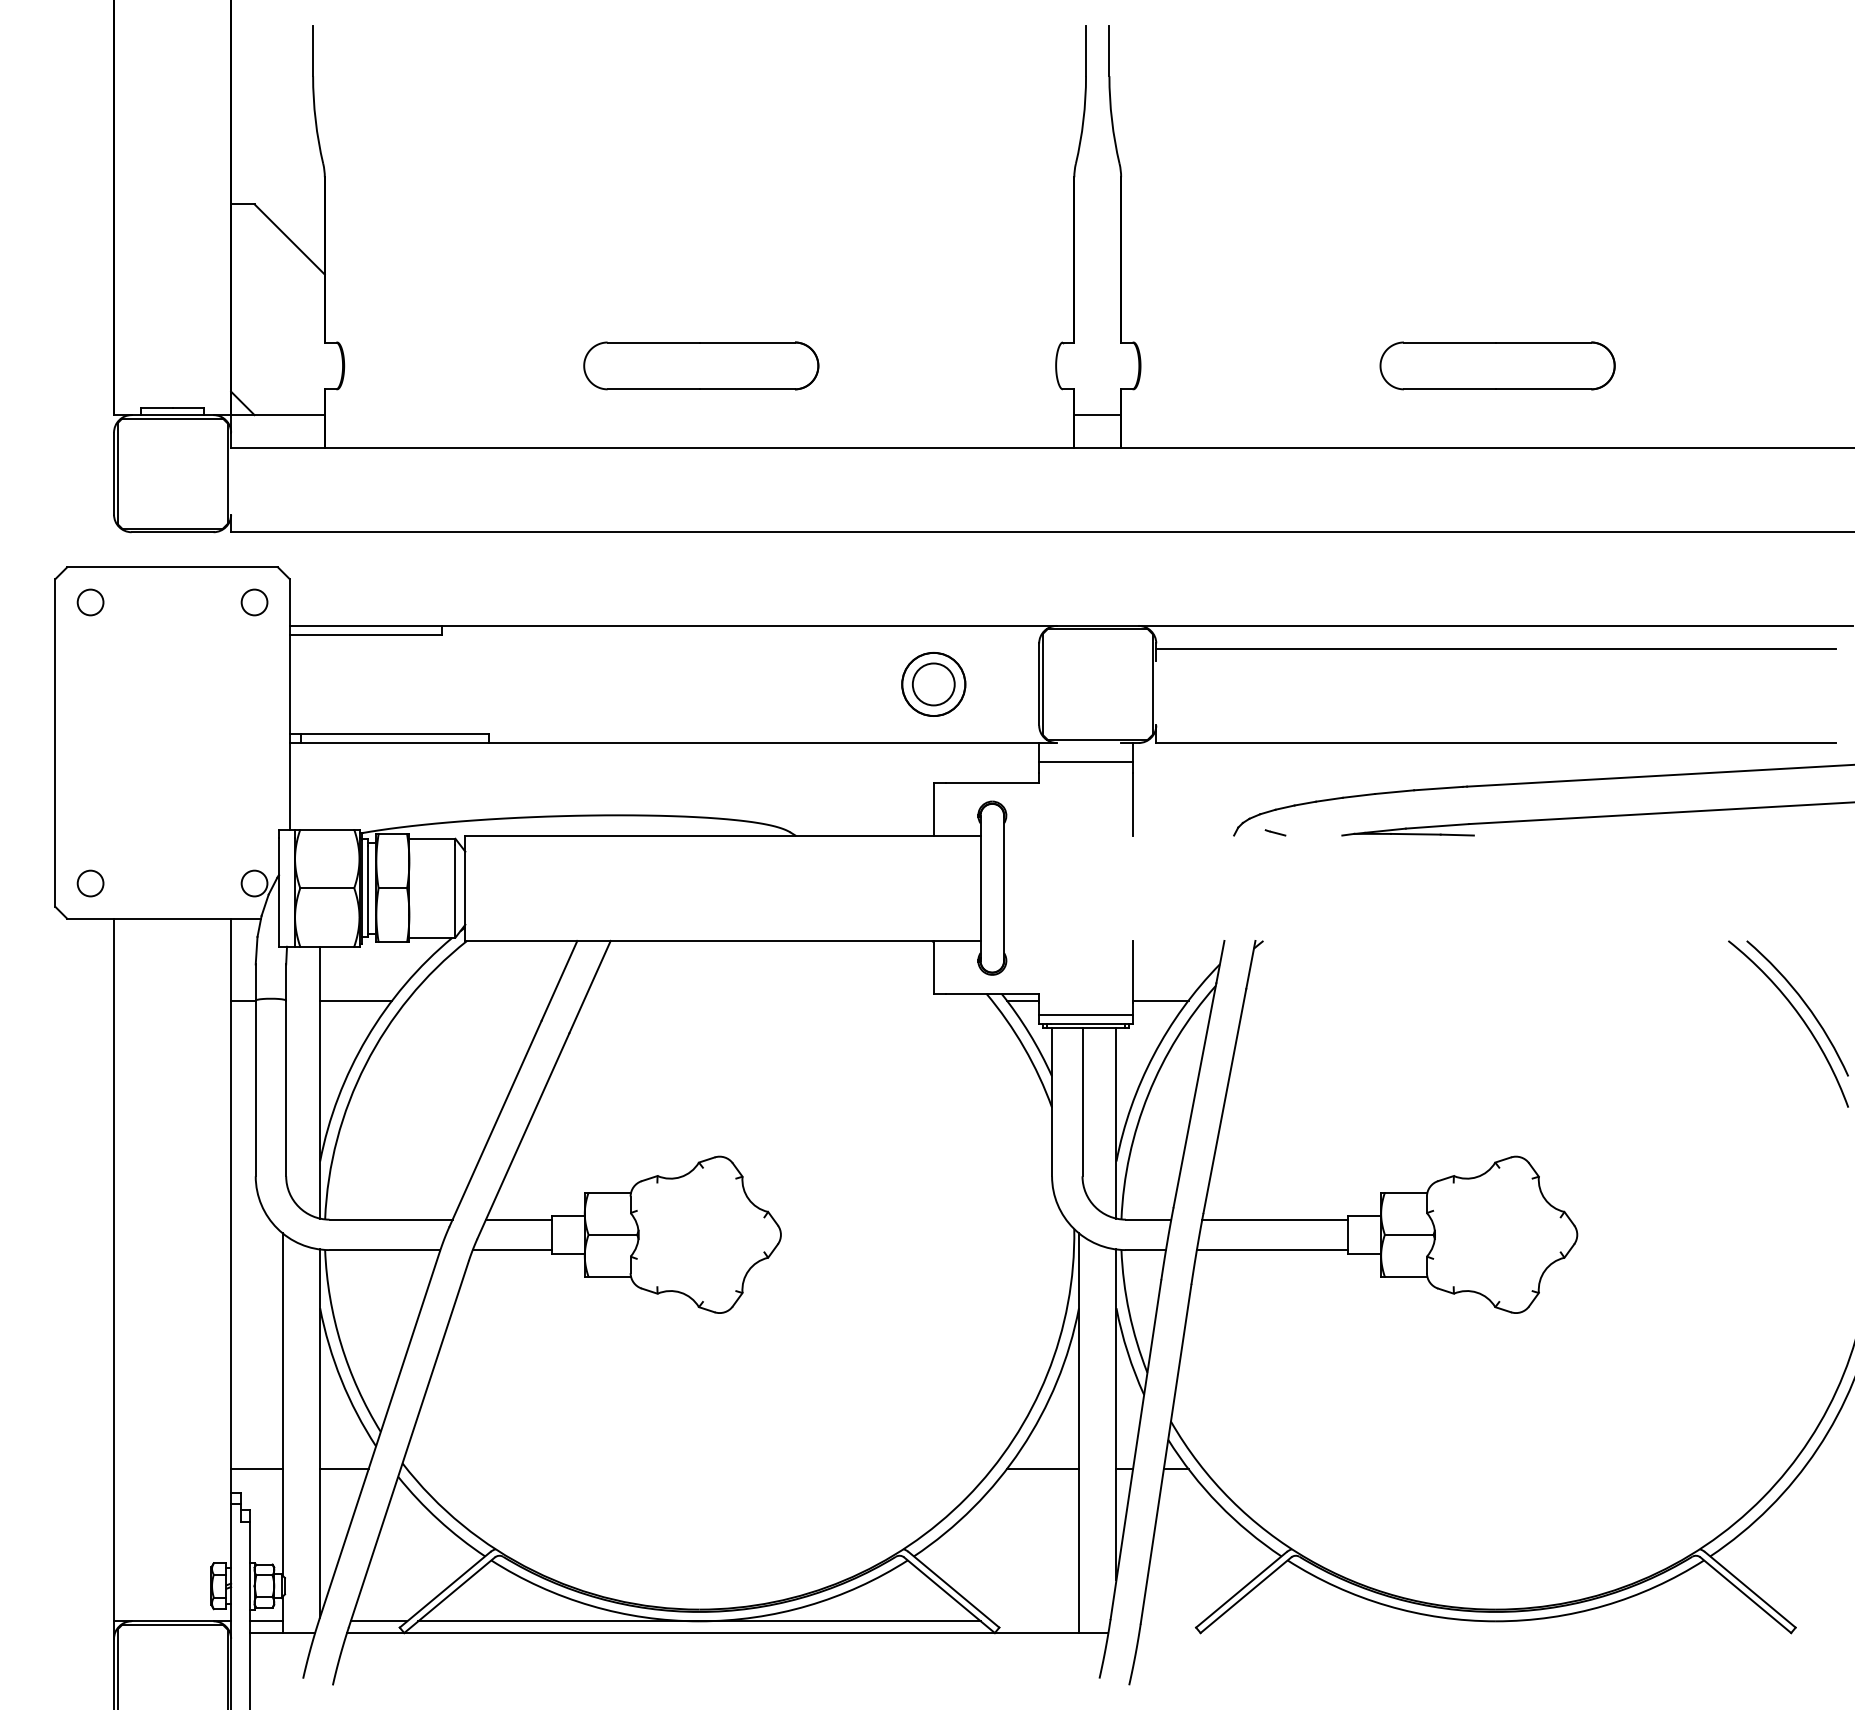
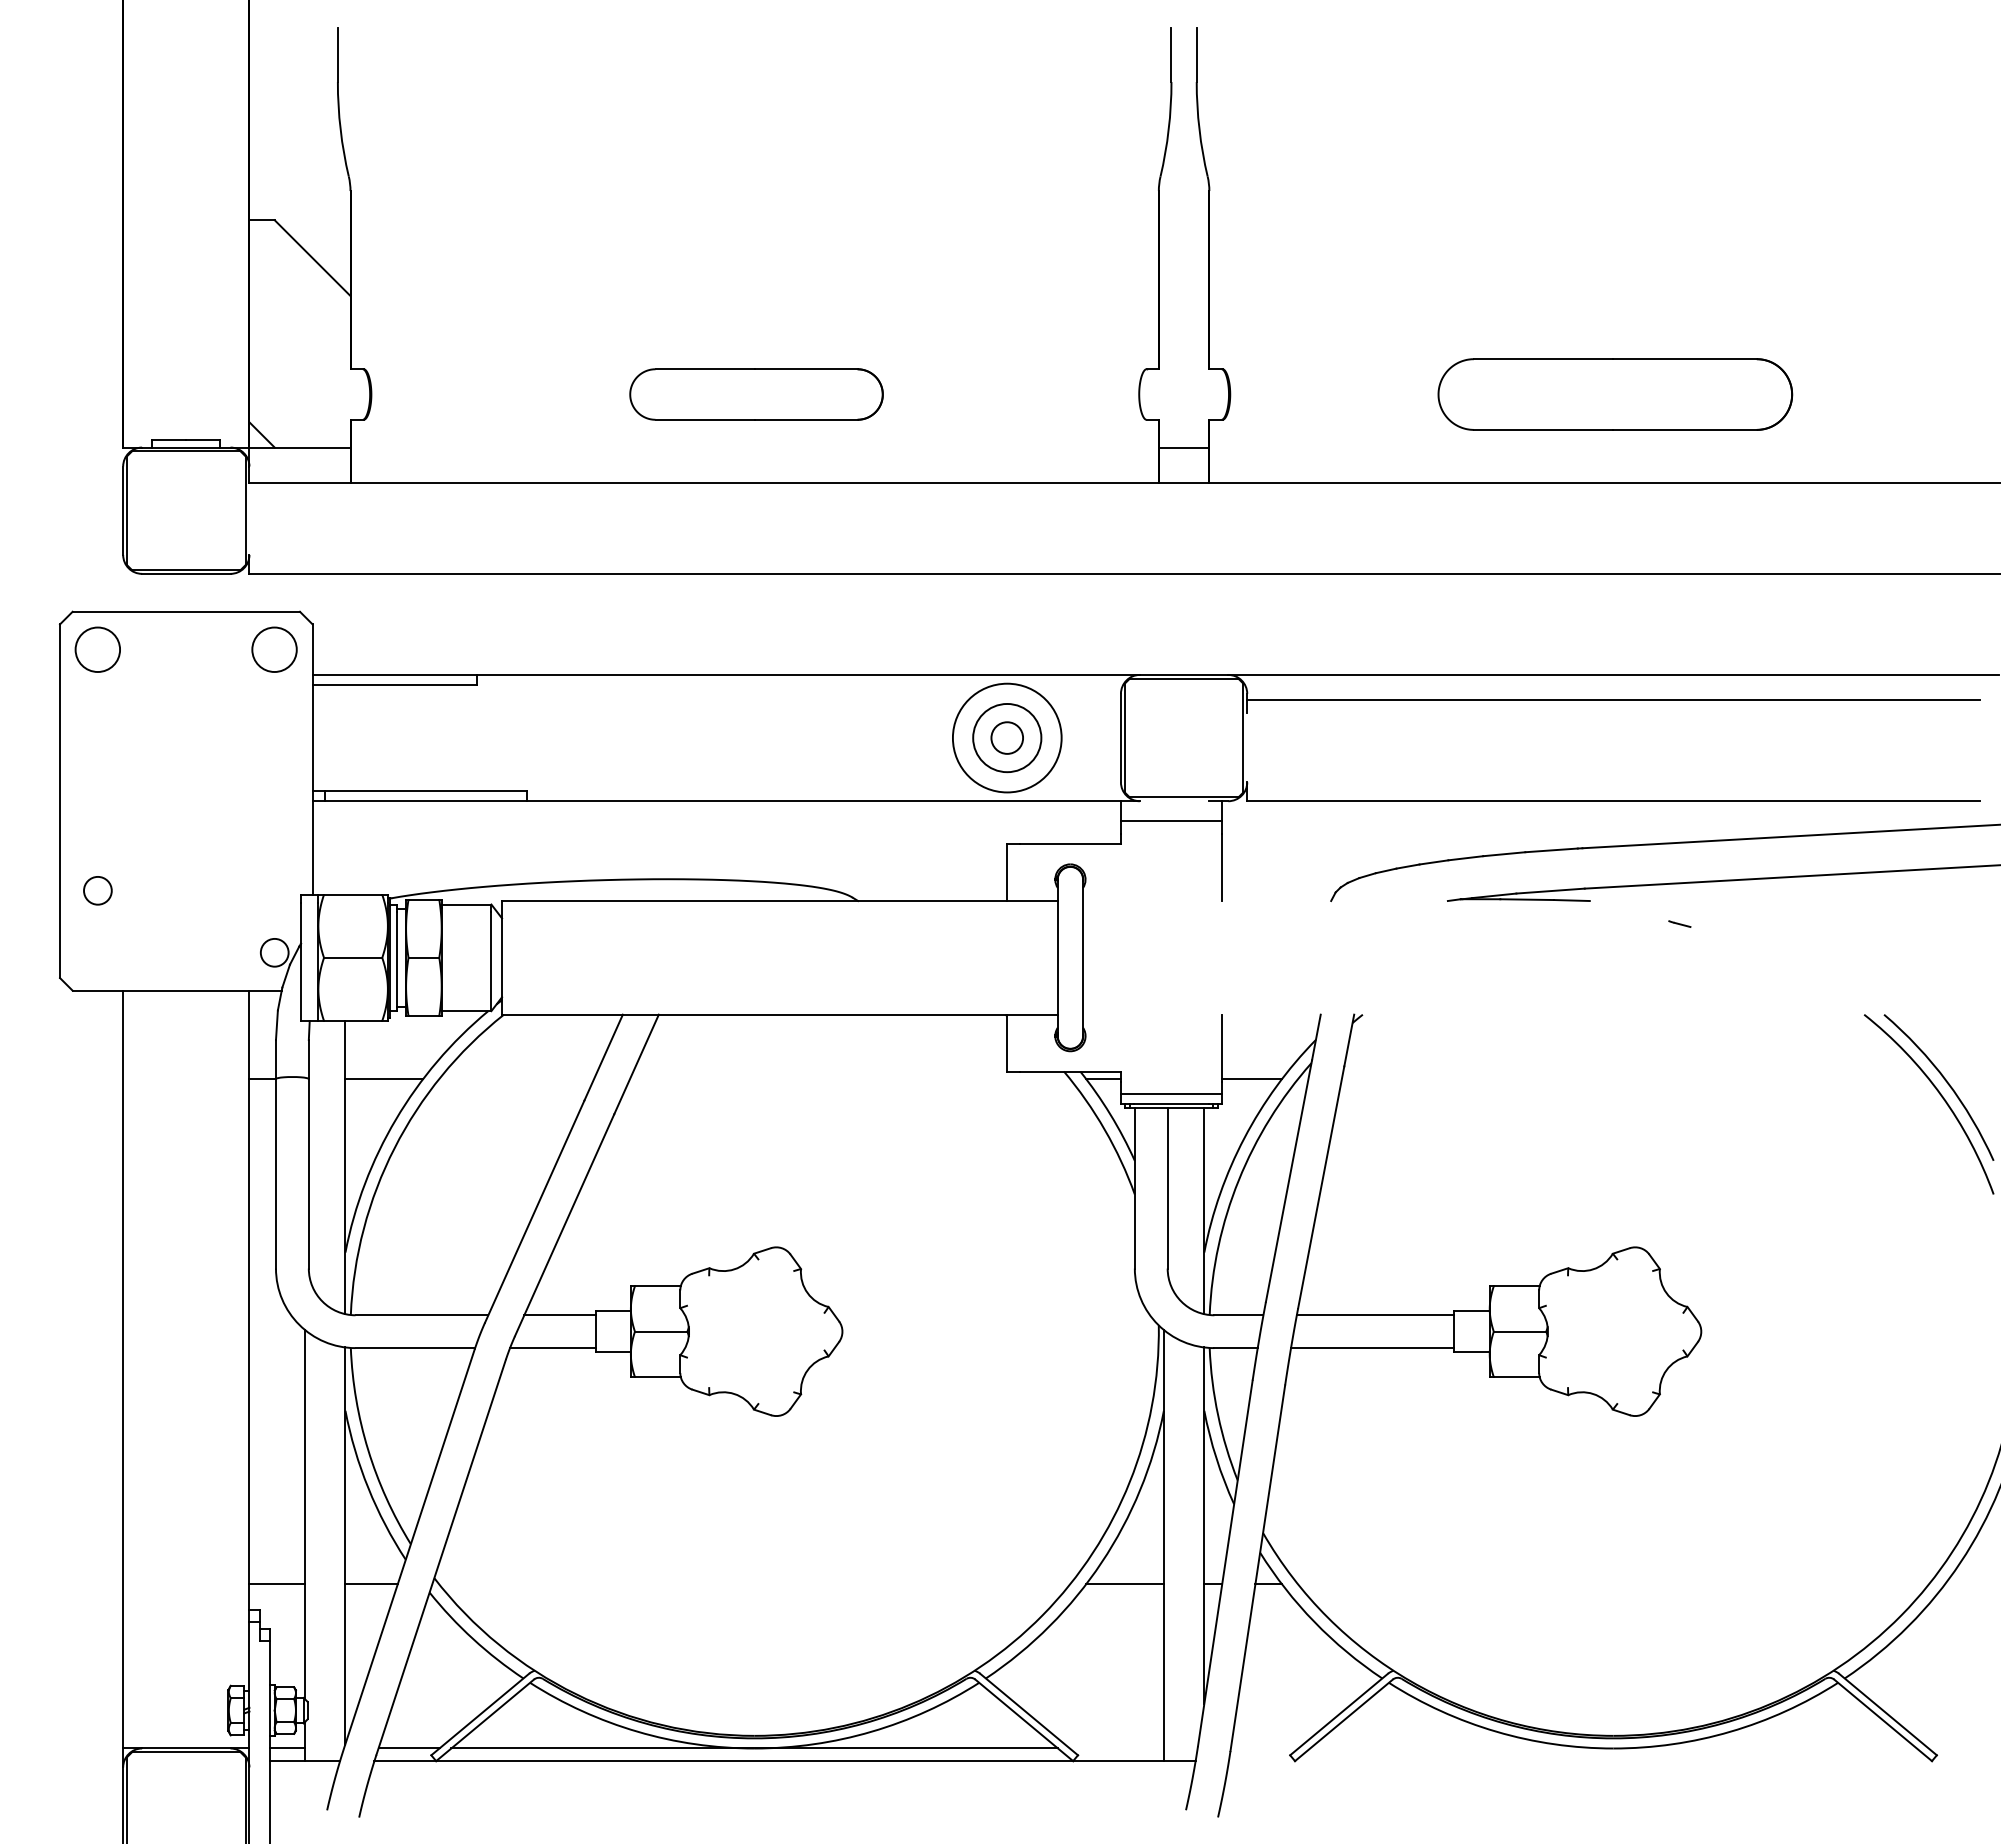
part: (1497, 365) -> (1615, 394), size x1.4
circle: (90, 602) -> (97, 649), size x1.6
circle: (254, 602) -> (274, 649), size x1.6
circle: (933, 683) -> (1006, 737), size x0.7
circle: (933, 684) -> (1007, 738), size x1.6
line: (1275, 832) -> (1679, 923), moved
circle: (90, 883) -> (97, 890), moved

